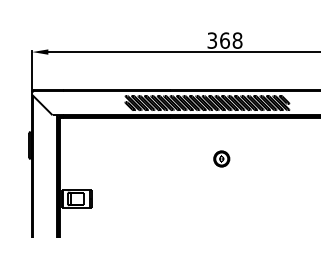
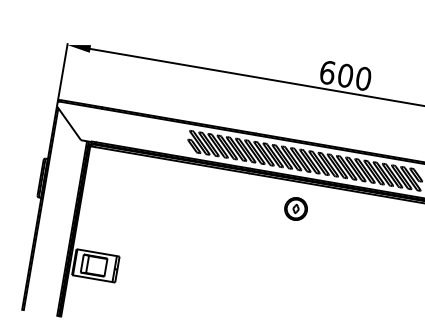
text: (224, 40) -> (344, 75), 368 -> 600
part: (221, 158) -> (295, 208), moved

